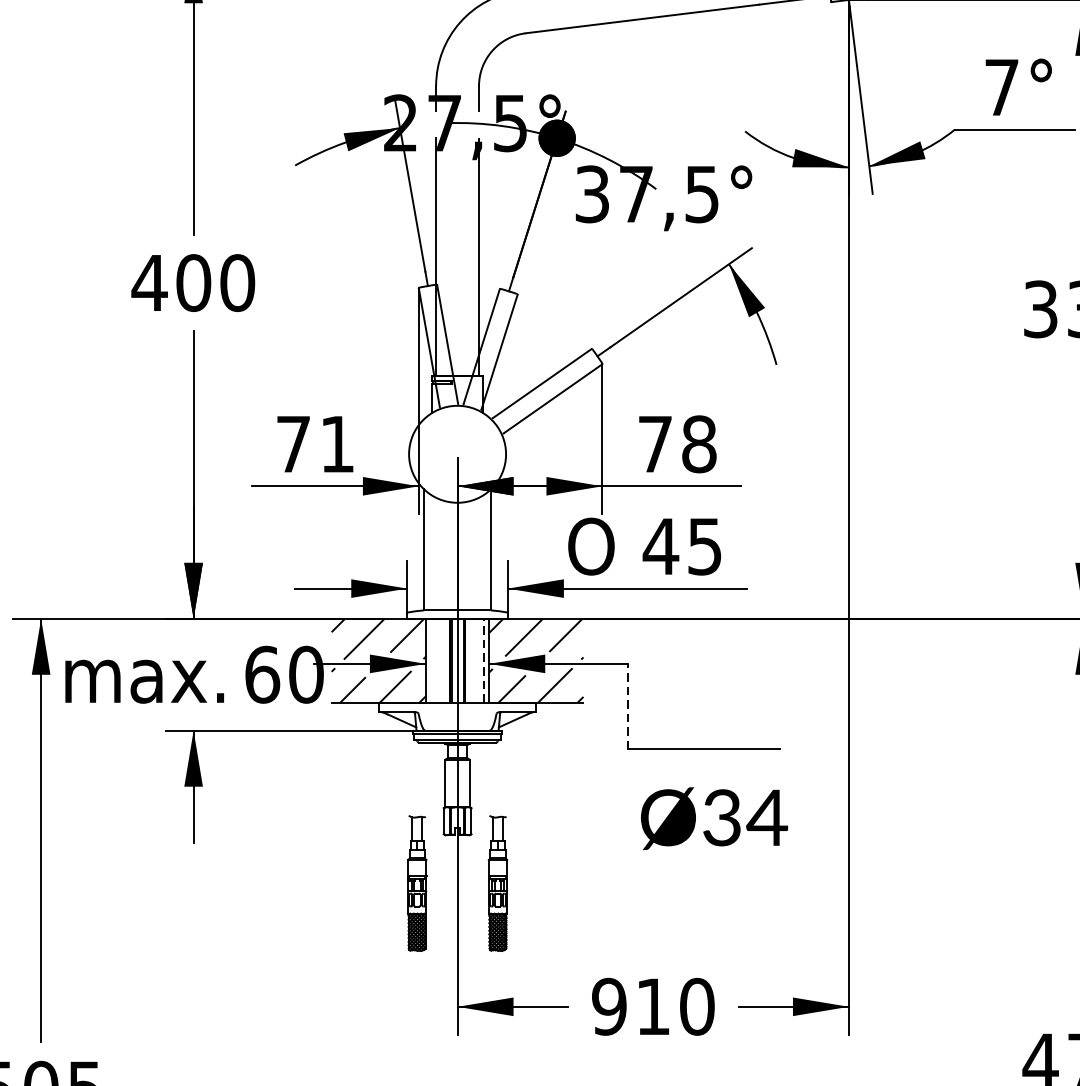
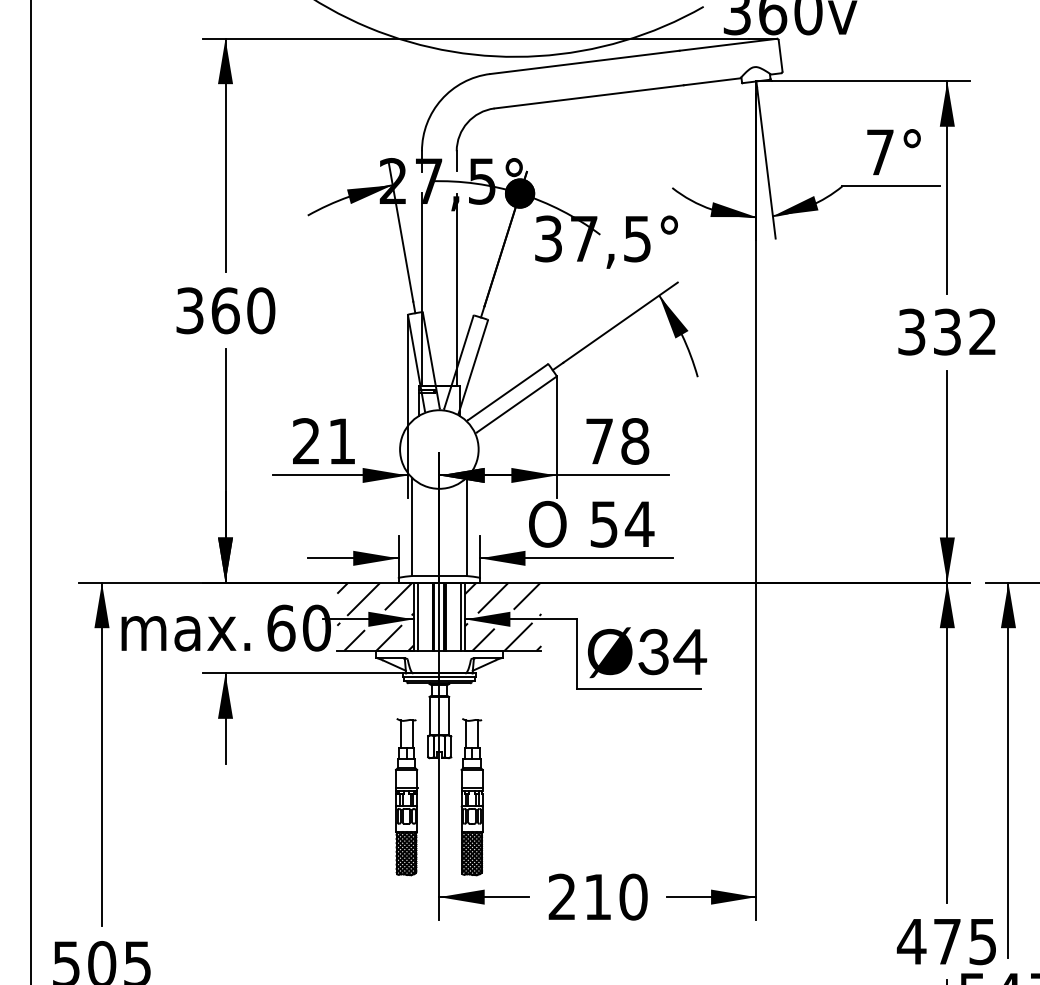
text: (171, 282) -> (207, 310), 400 -> 360
text: (293, 444) -> (306, 441), 71 -> 21
text: (682, 546) -> (621, 524), 45 -> 54
line: (430, 660) -> (417, 616), added
line: (483, 660) -> (460, 616), dashed -> solid
line: (628, 707) -> (577, 654), dashed -> solid
text: (714, 818) -> (647, 652), moved
part: (417, 883) -> (406, 797), size x1.43
part: (497, 883) -> (471, 797), size x1.43
text: (609, 1006) -> (562, 896), 910 -> 210

